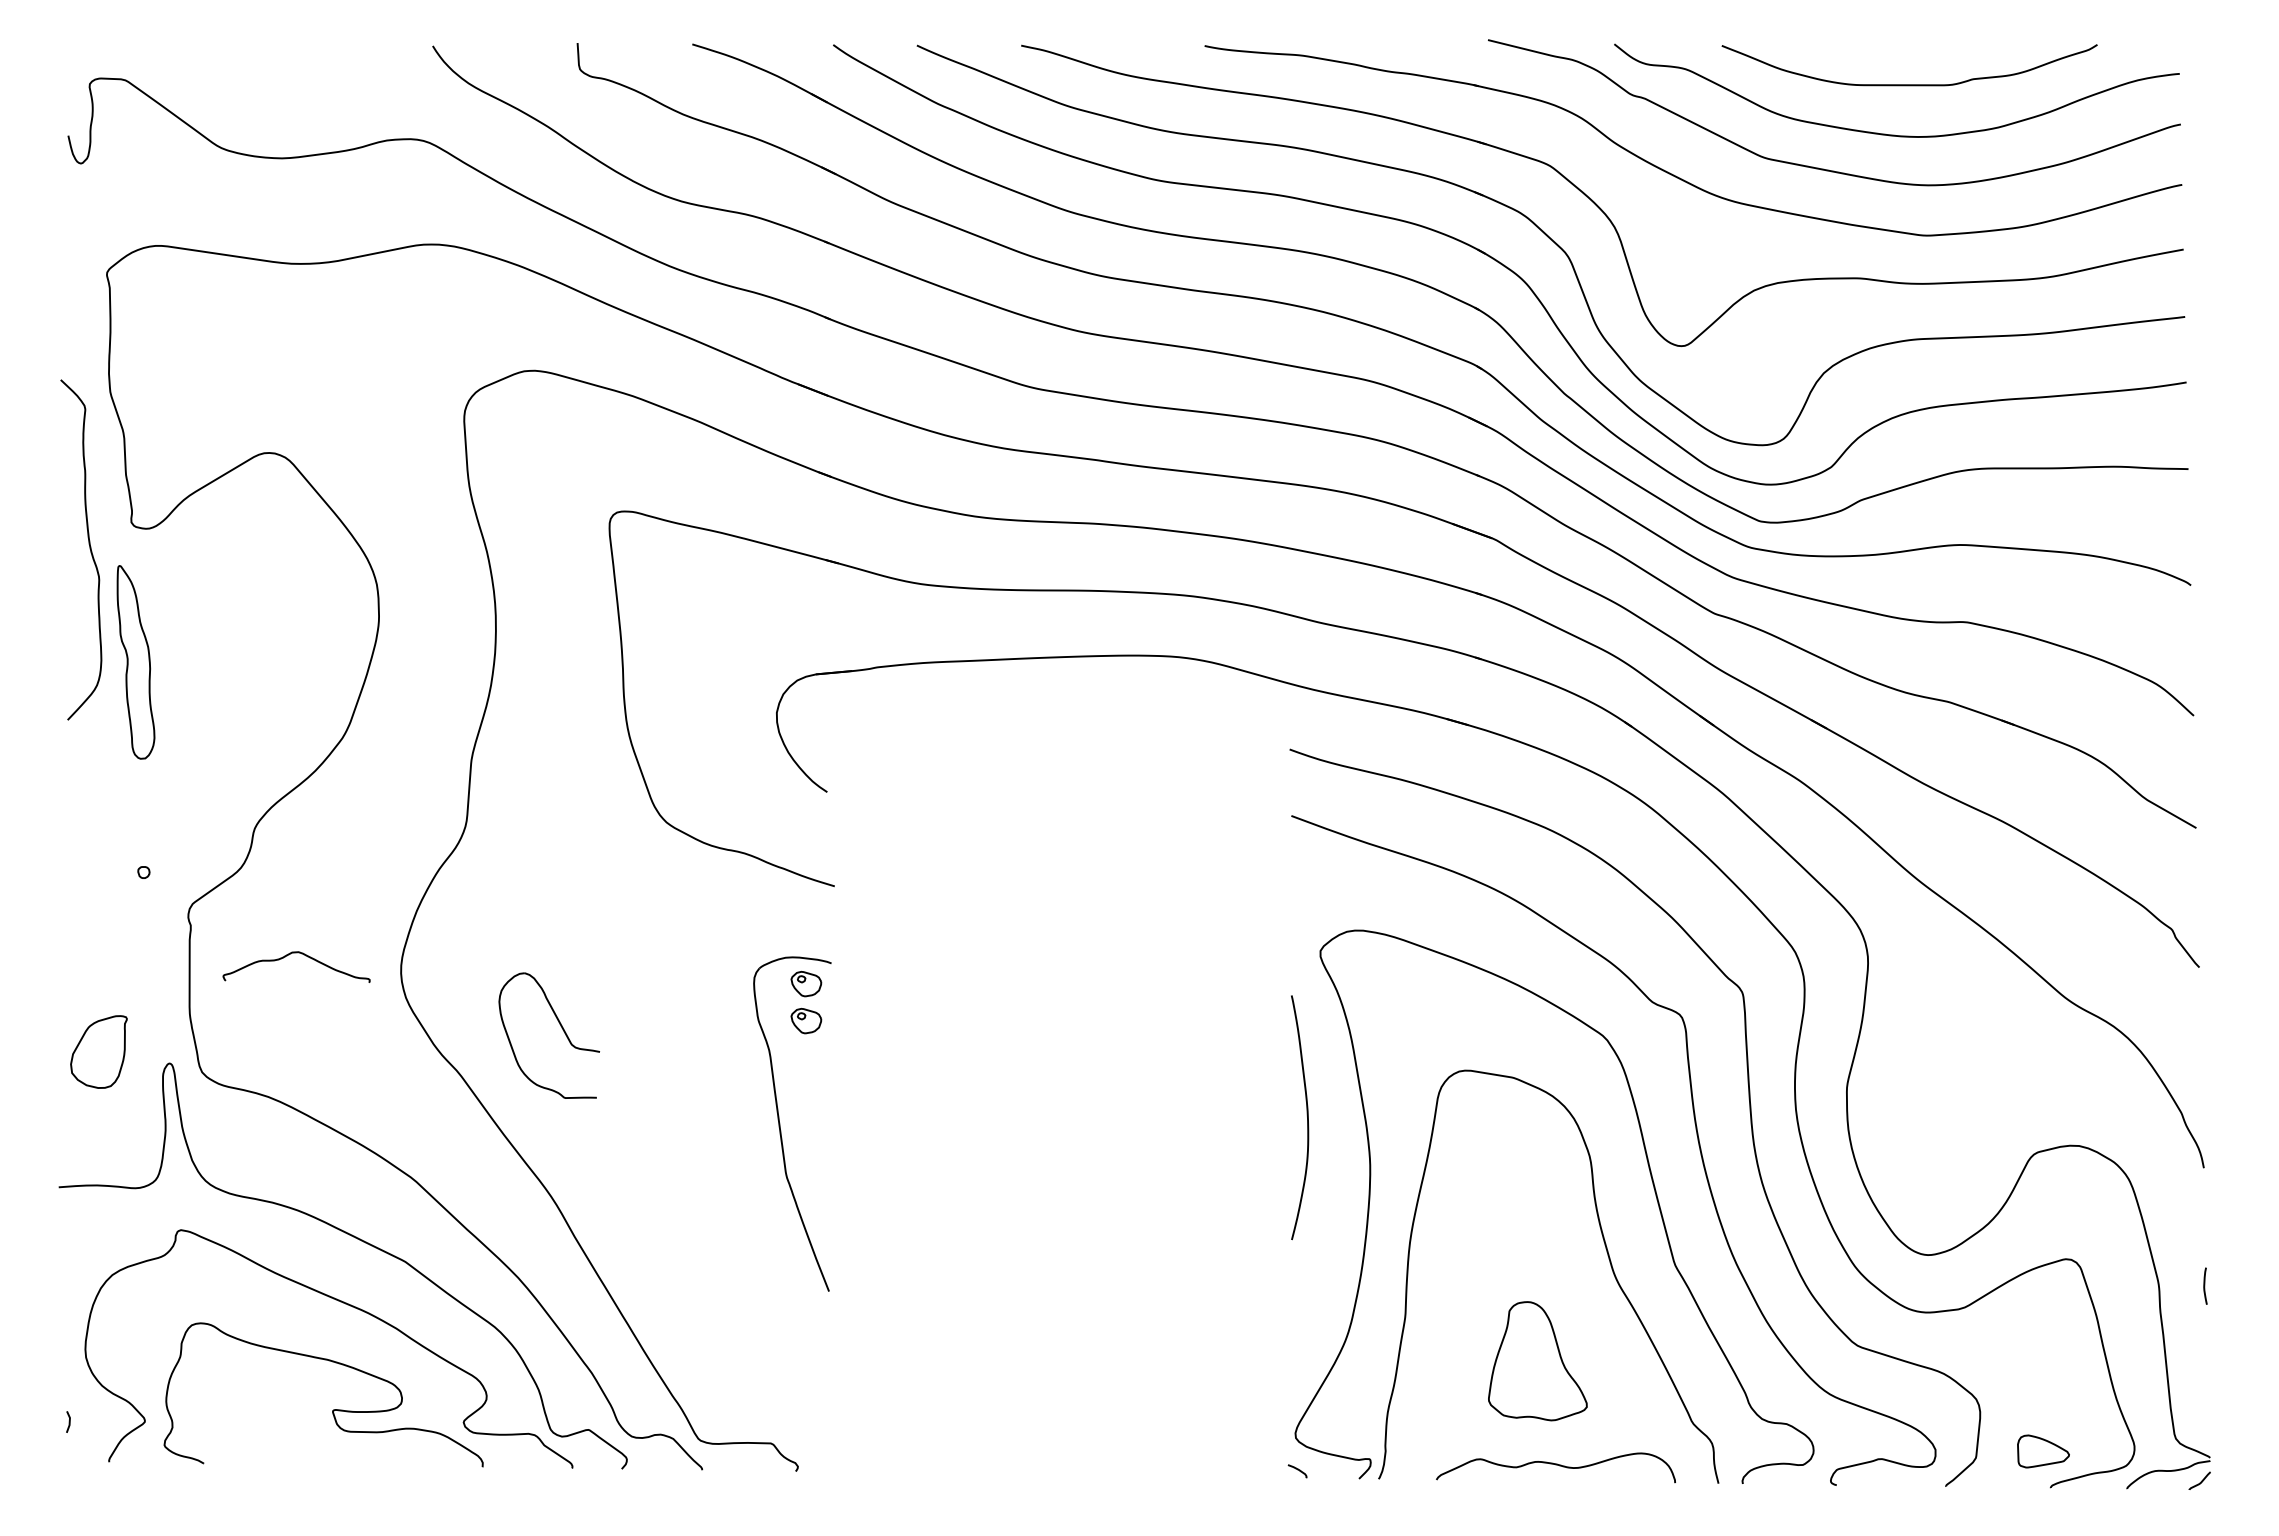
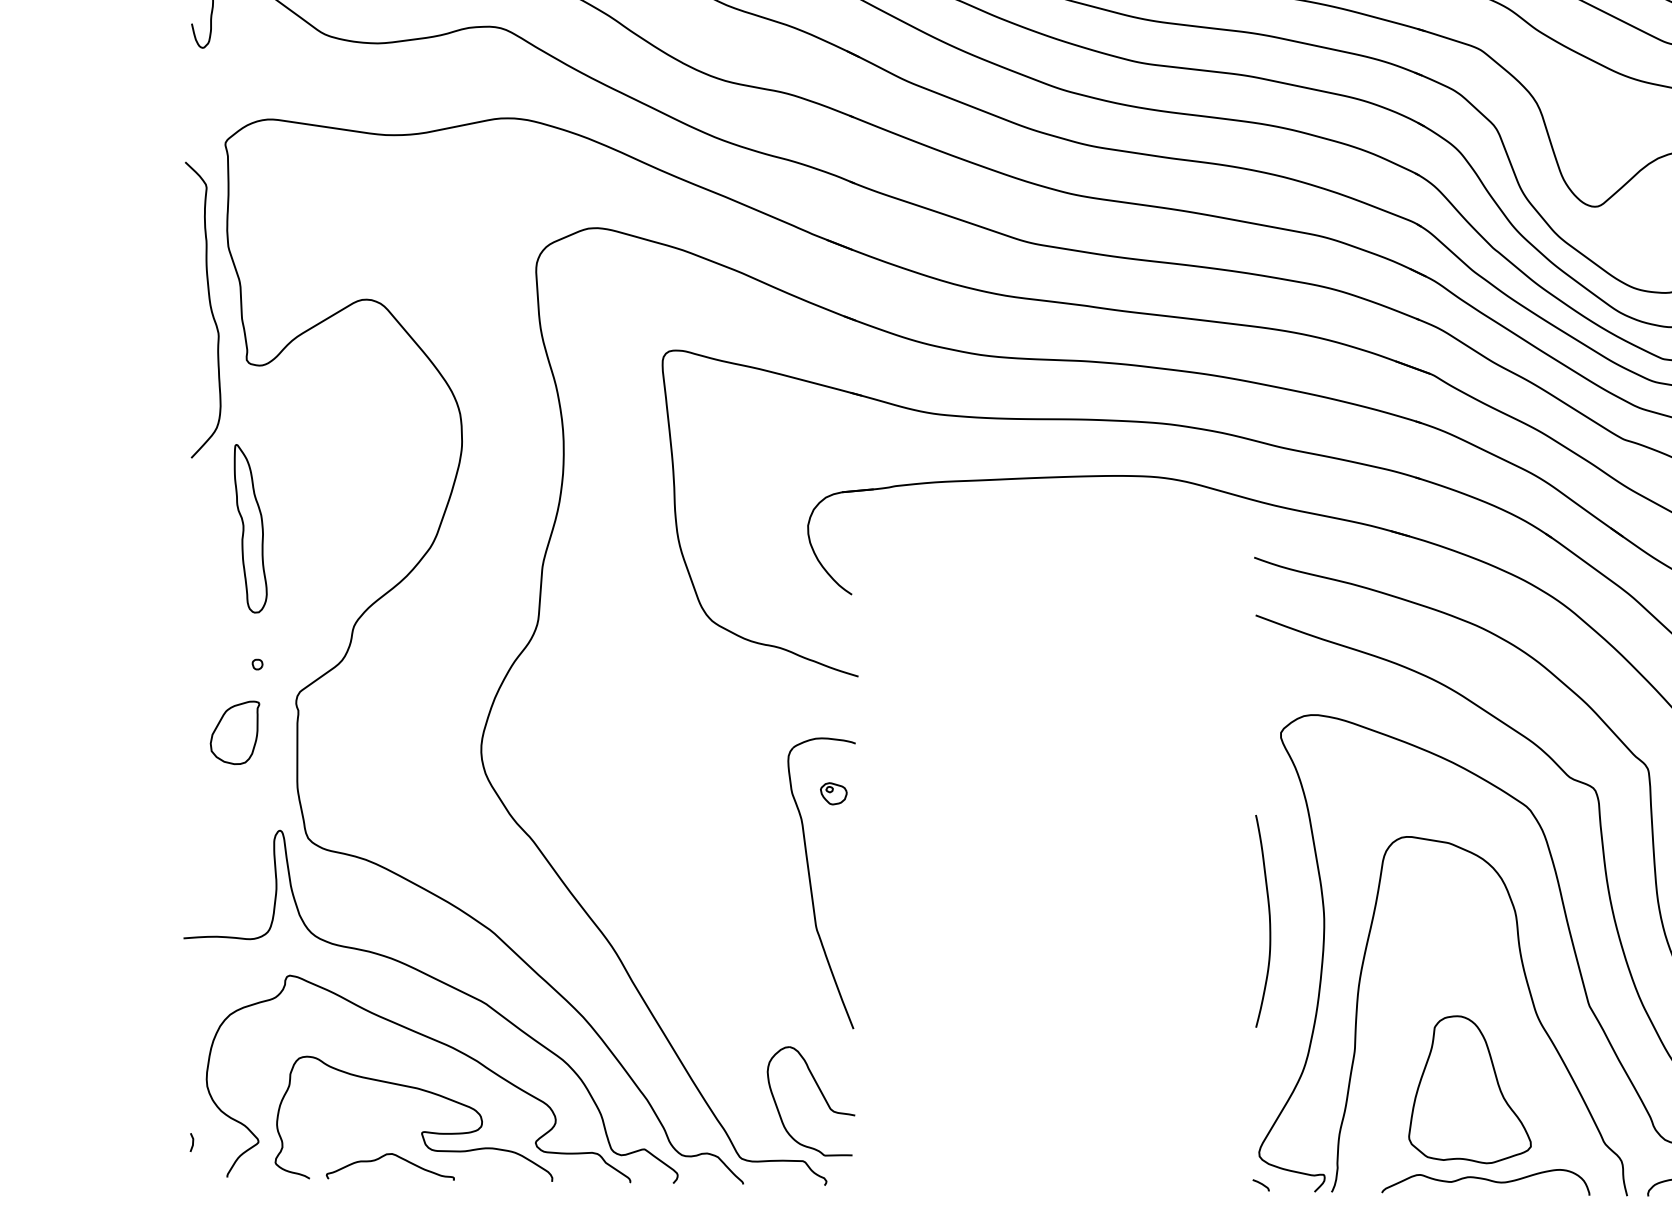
curve: (89, 549) -> (210, 309), moved
part: (135, 662) -> (250, 528), moved
curve: (296, 953) -> (390, 1155), moved
part: (806, 984) -> (833, 761), removed
part: (561, 1028) -> (821, 1095), moved
part: (98, 1051) -> (234, 732), moved
curve: (1306, 1115) -> (1268, 919), moved
part: (1537, 1360) -> (1469, 1089), size x1.43

